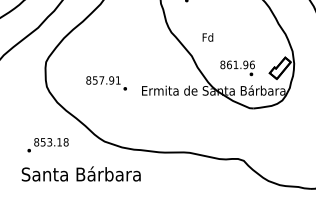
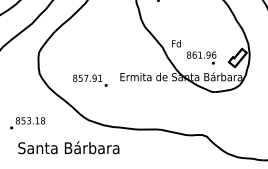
text: (208, 37) -> (176, 43), moved
text: (106, 83) -> (90, 80), moved
text: (47, 145) -> (27, 123), moved

